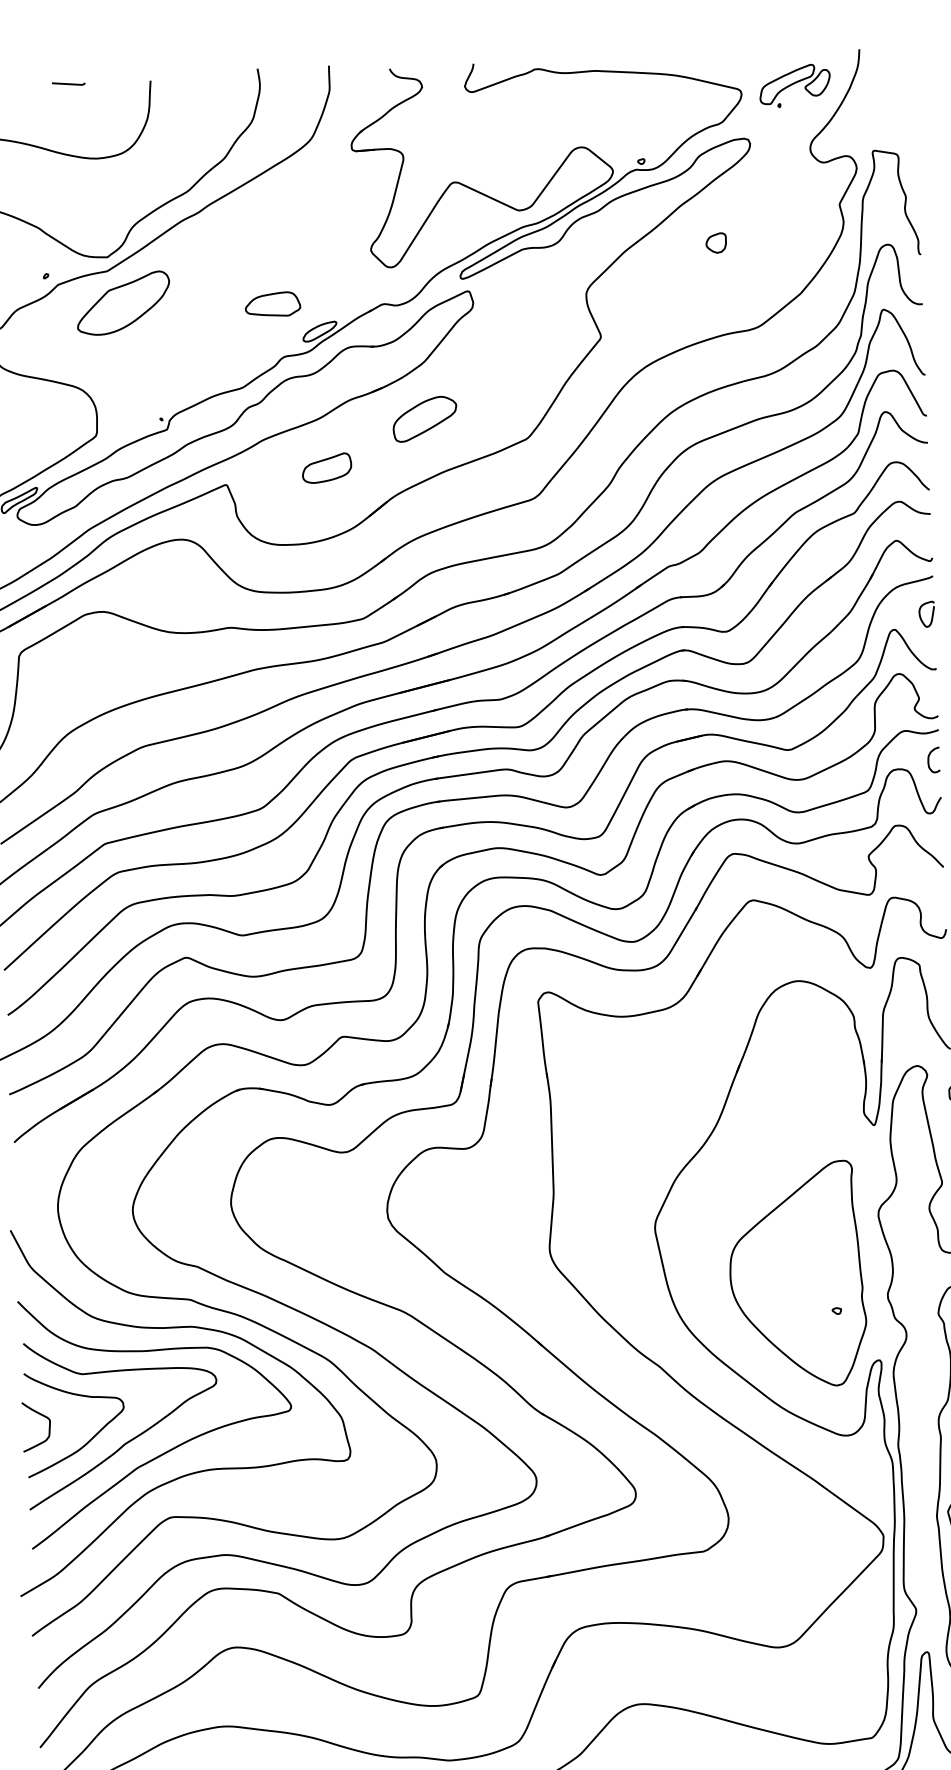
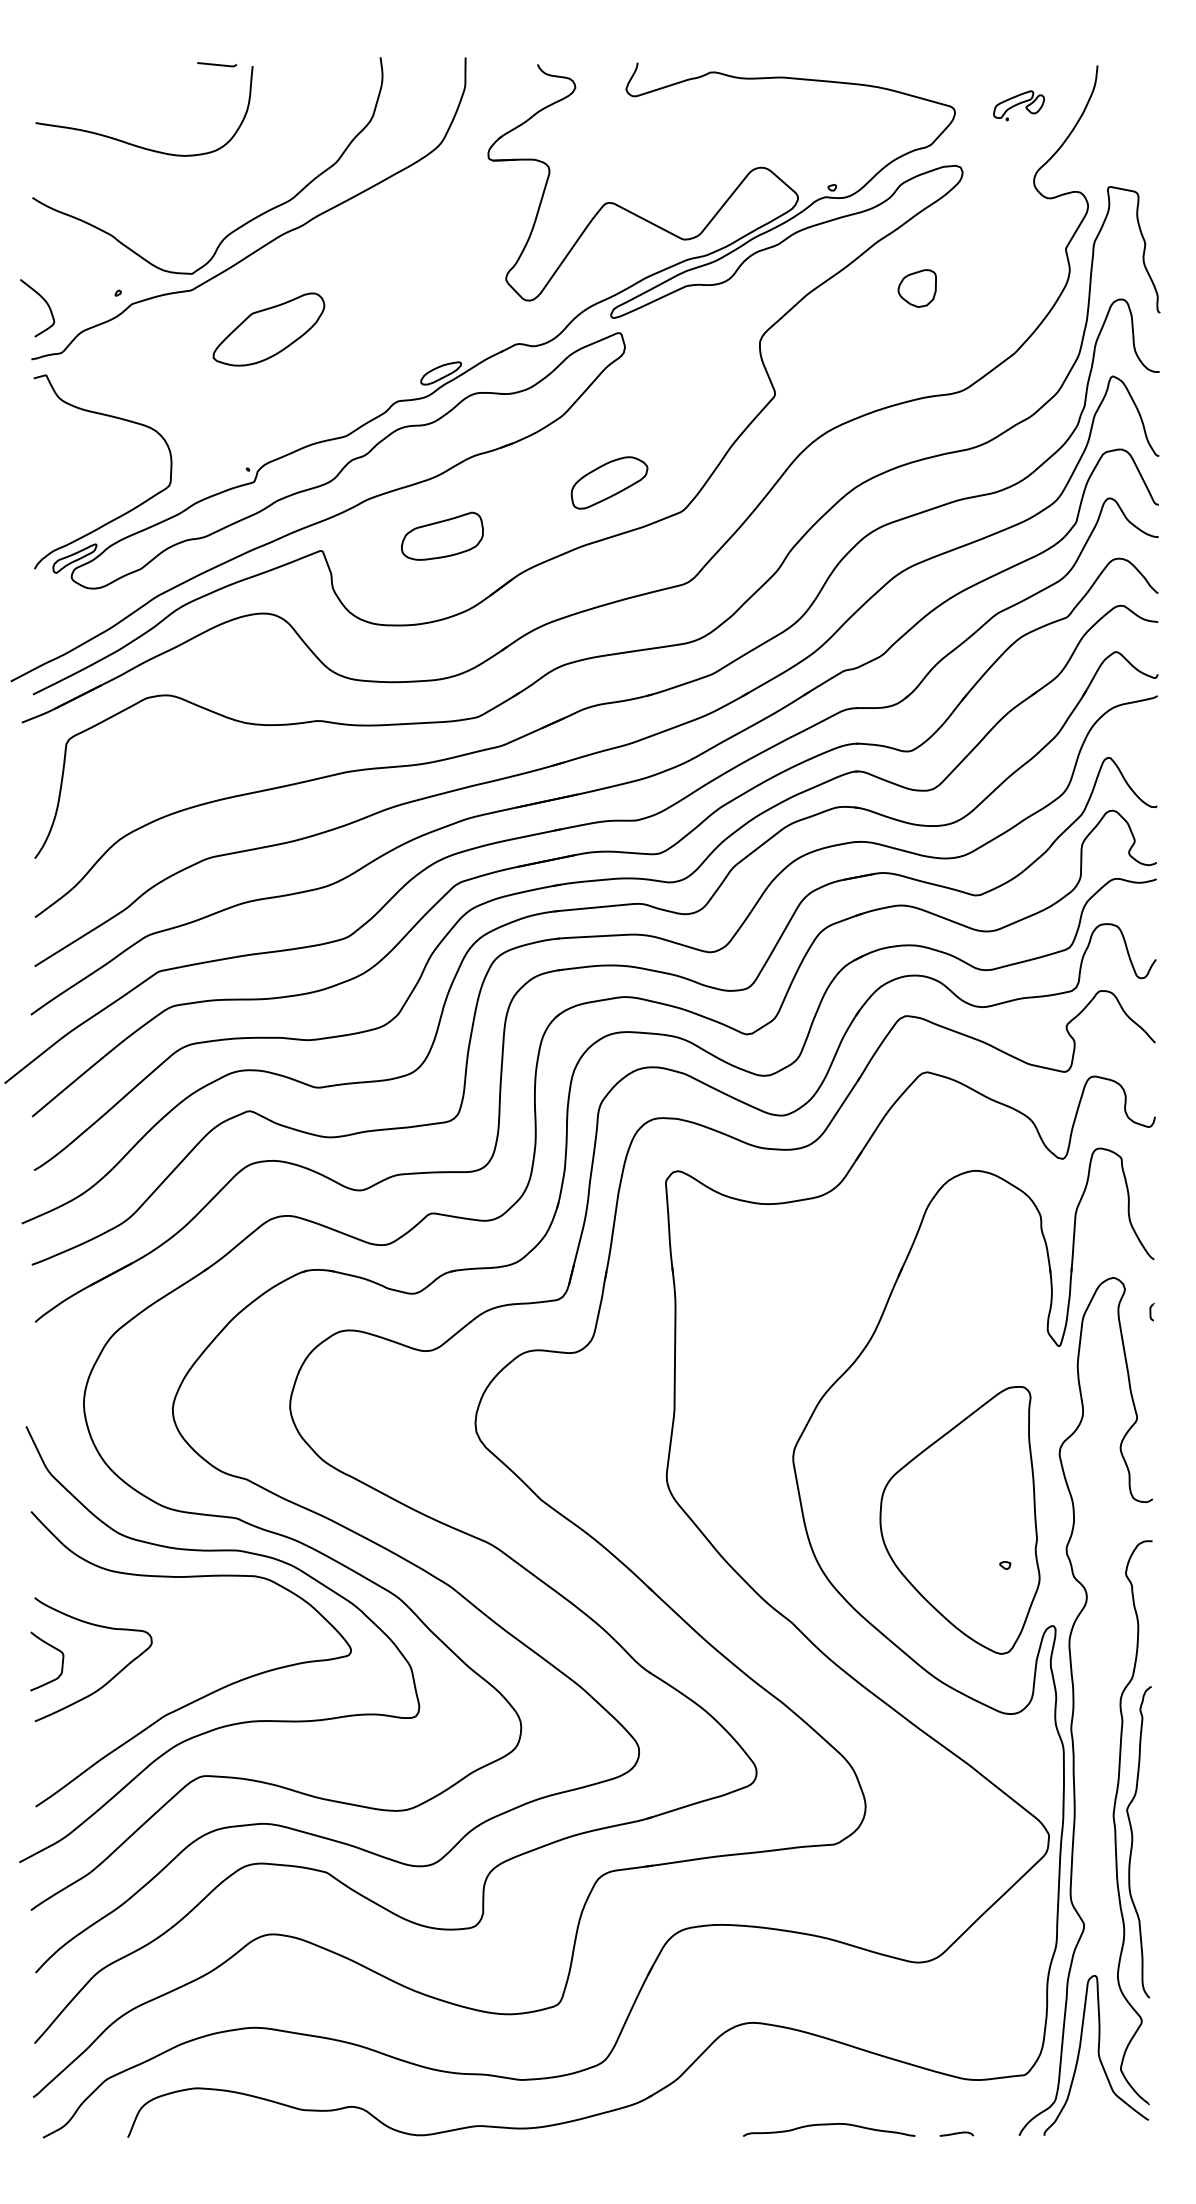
line: (69, 83) -> (217, 64), moved
part: (794, 85) -> (1018, 105), size x0.6
part: (715, 243) -> (916, 288), size x1.6
part: (123, 303) -> (268, 329), moved
part: (272, 304) -> (386, 338), removed
part: (424, 418) -> (609, 482), moved
part: (327, 467) -> (442, 535), size x1.4
curve: (931, 614) -> (1154, 741), removed
curve: (929, 759) -> (1143, 914), removed
curve: (134, 1436) -> (163, 1678), removed

